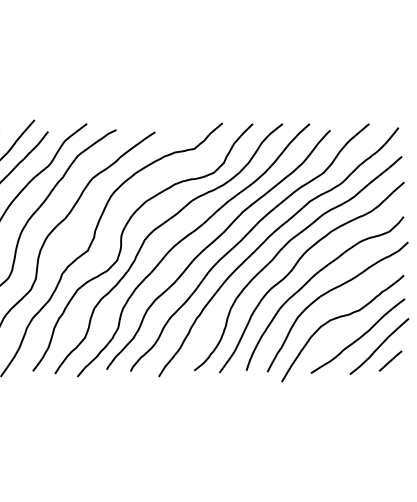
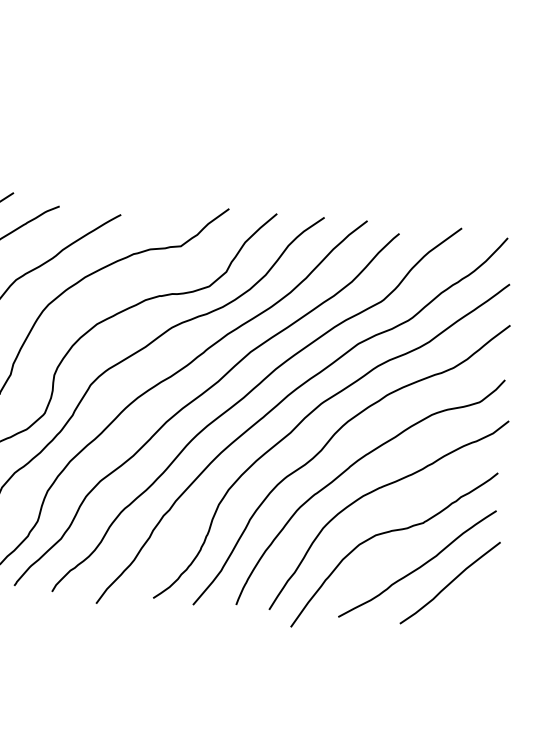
line: (390, 360) -> (466, 606), removed

